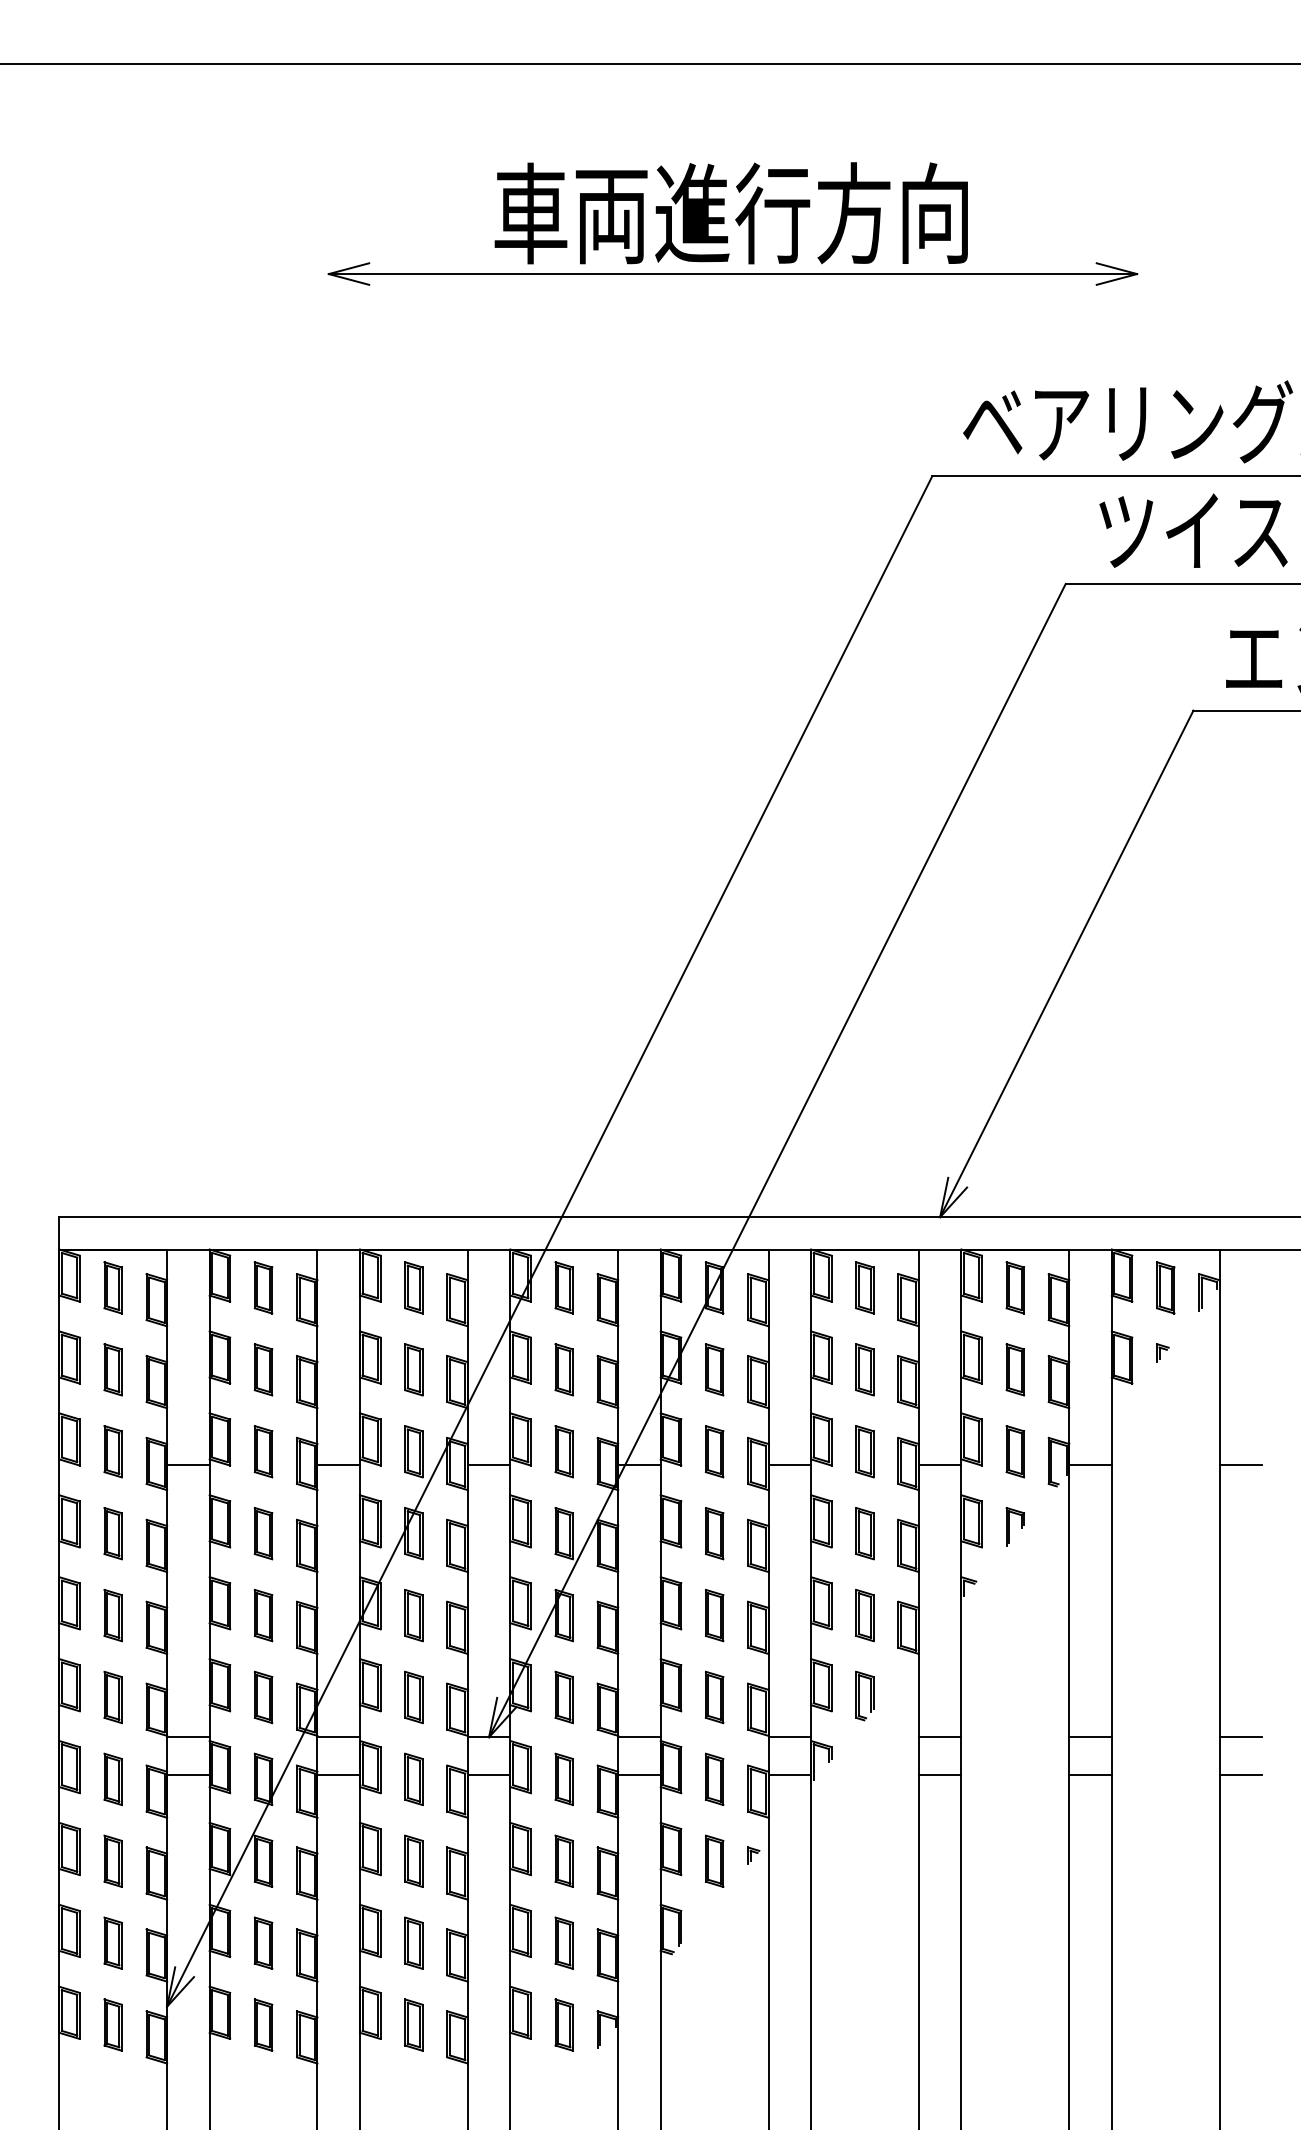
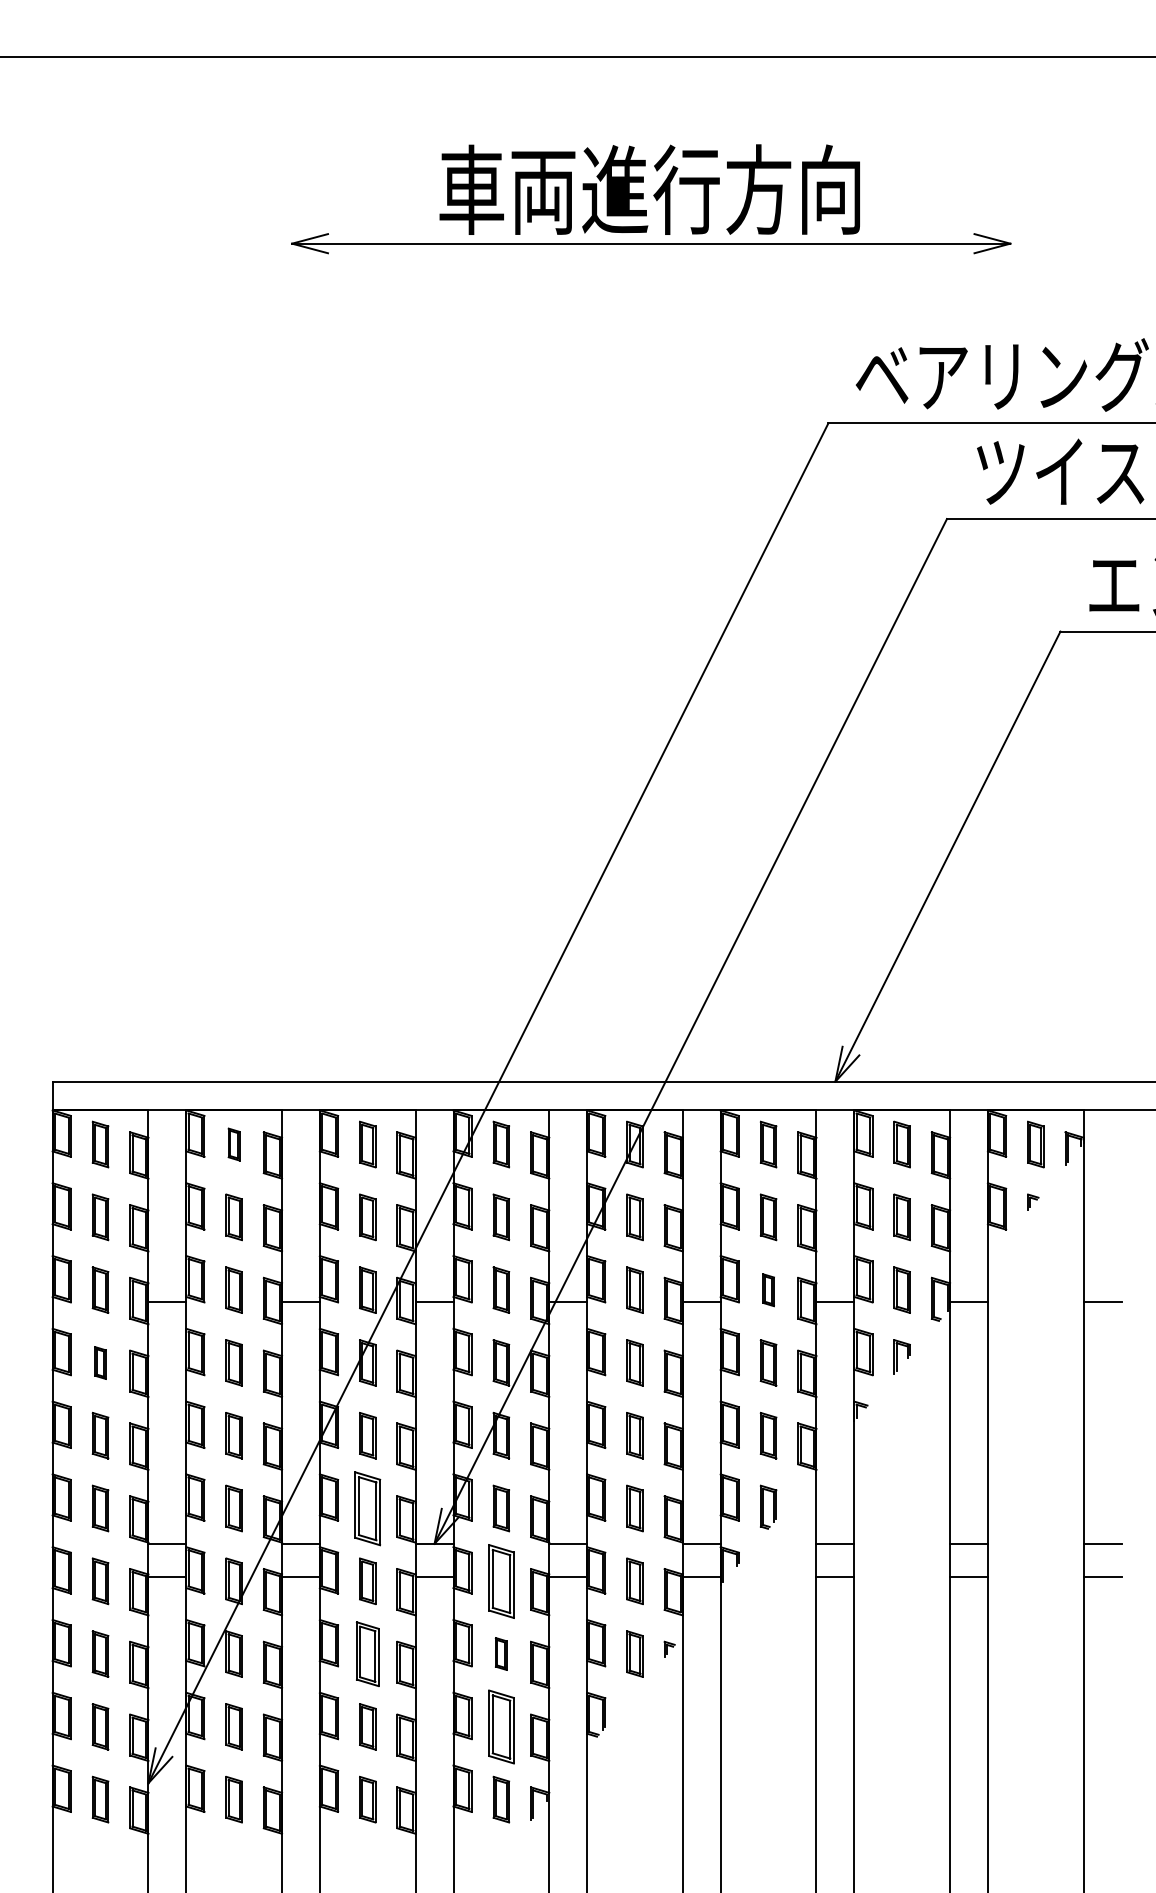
part: (263, 1287) -> (234, 1144), size x0.7
part: (864, 1451) -> (768, 1289), size x0.7
part: (112, 1533) -> (99, 1362), size x0.7
part: (413, 1696) -> (367, 1507), size x1.6
part: (563, 1778) -> (500, 1580), size x1.6
part: (413, 1860) -> (367, 1653), size x1.4
part: (563, 1860) -> (500, 1653), size x0.7
part: (563, 1942) -> (500, 1726), size x1.6

